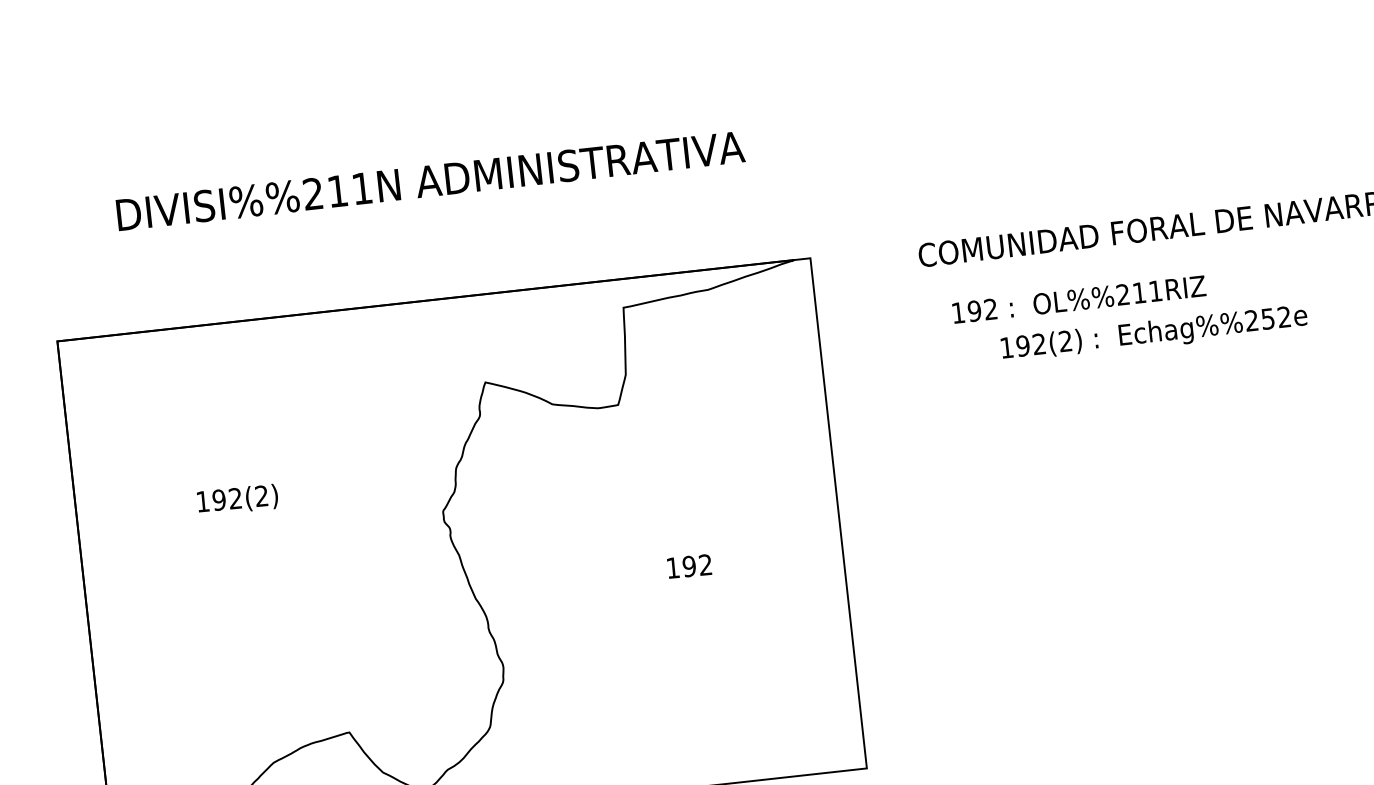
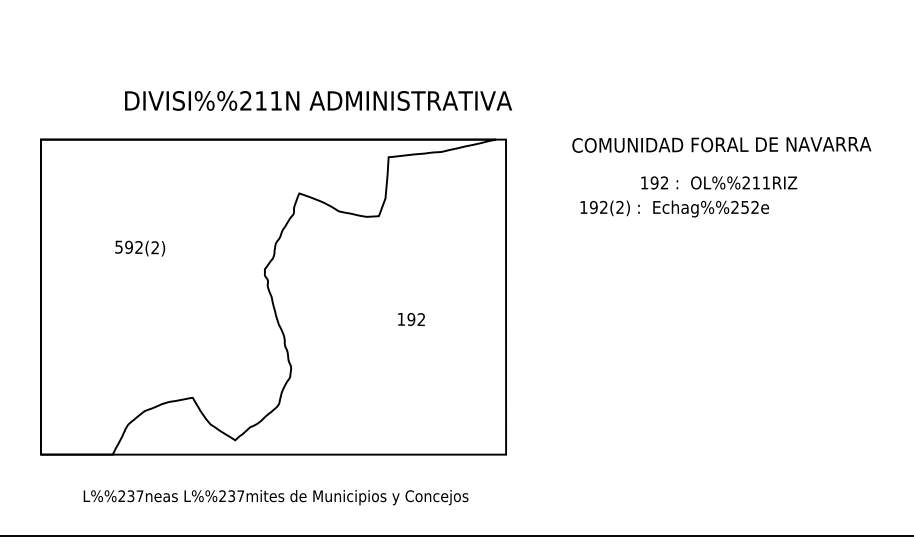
text: (430, 180) -> (318, 100), moved
text: (1079, 298) -> (719, 182), moved
text: (1153, 333) -> (674, 208), moved
text: (201, 500) -> (118, 246), 192(2) -> 592(2)

